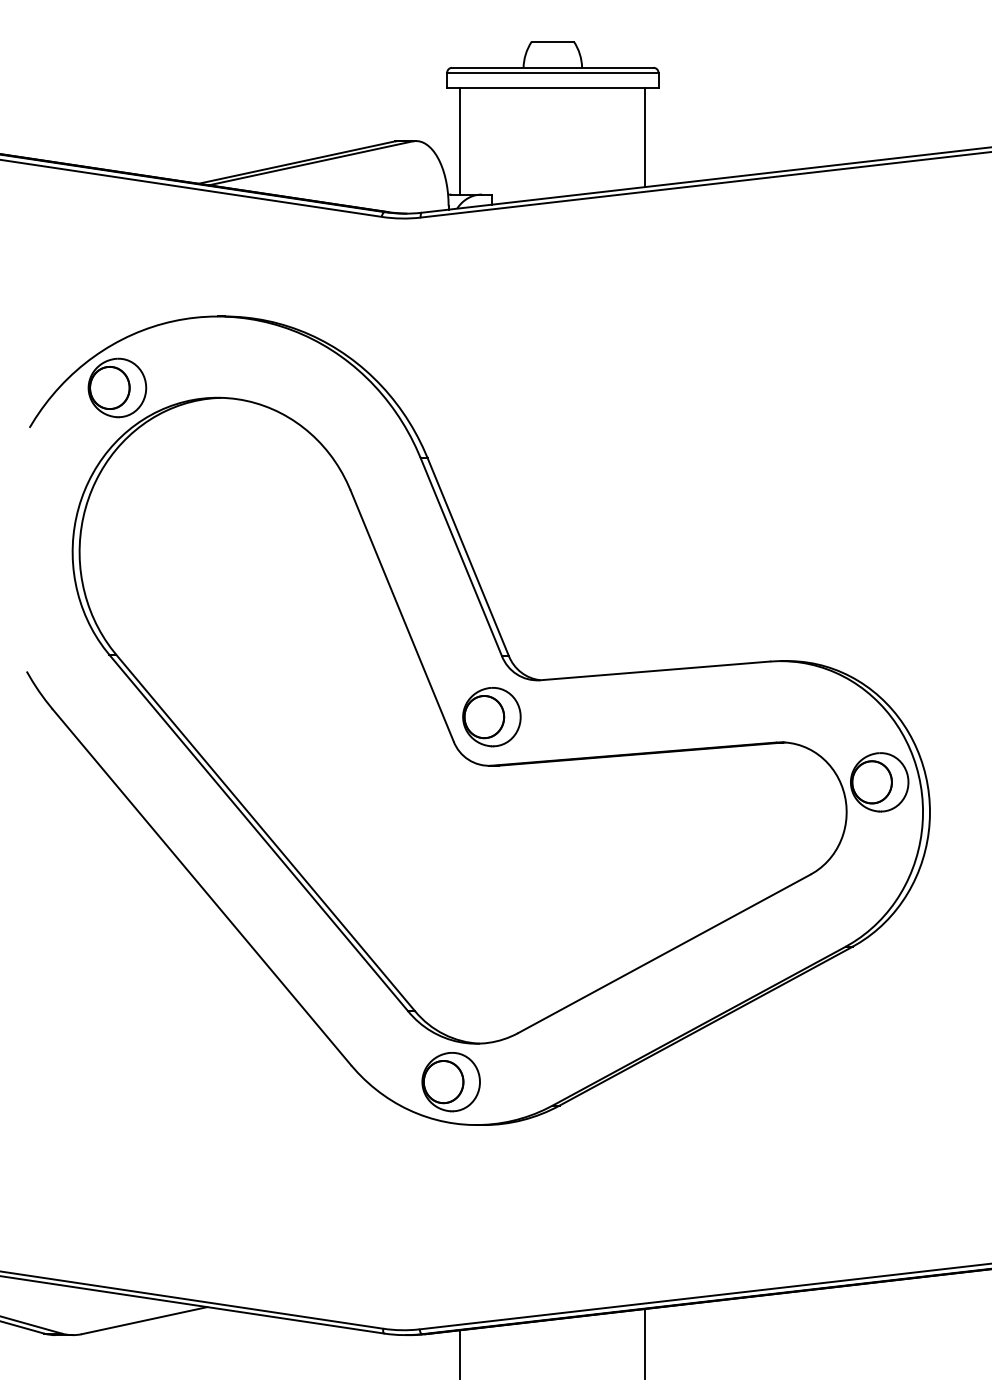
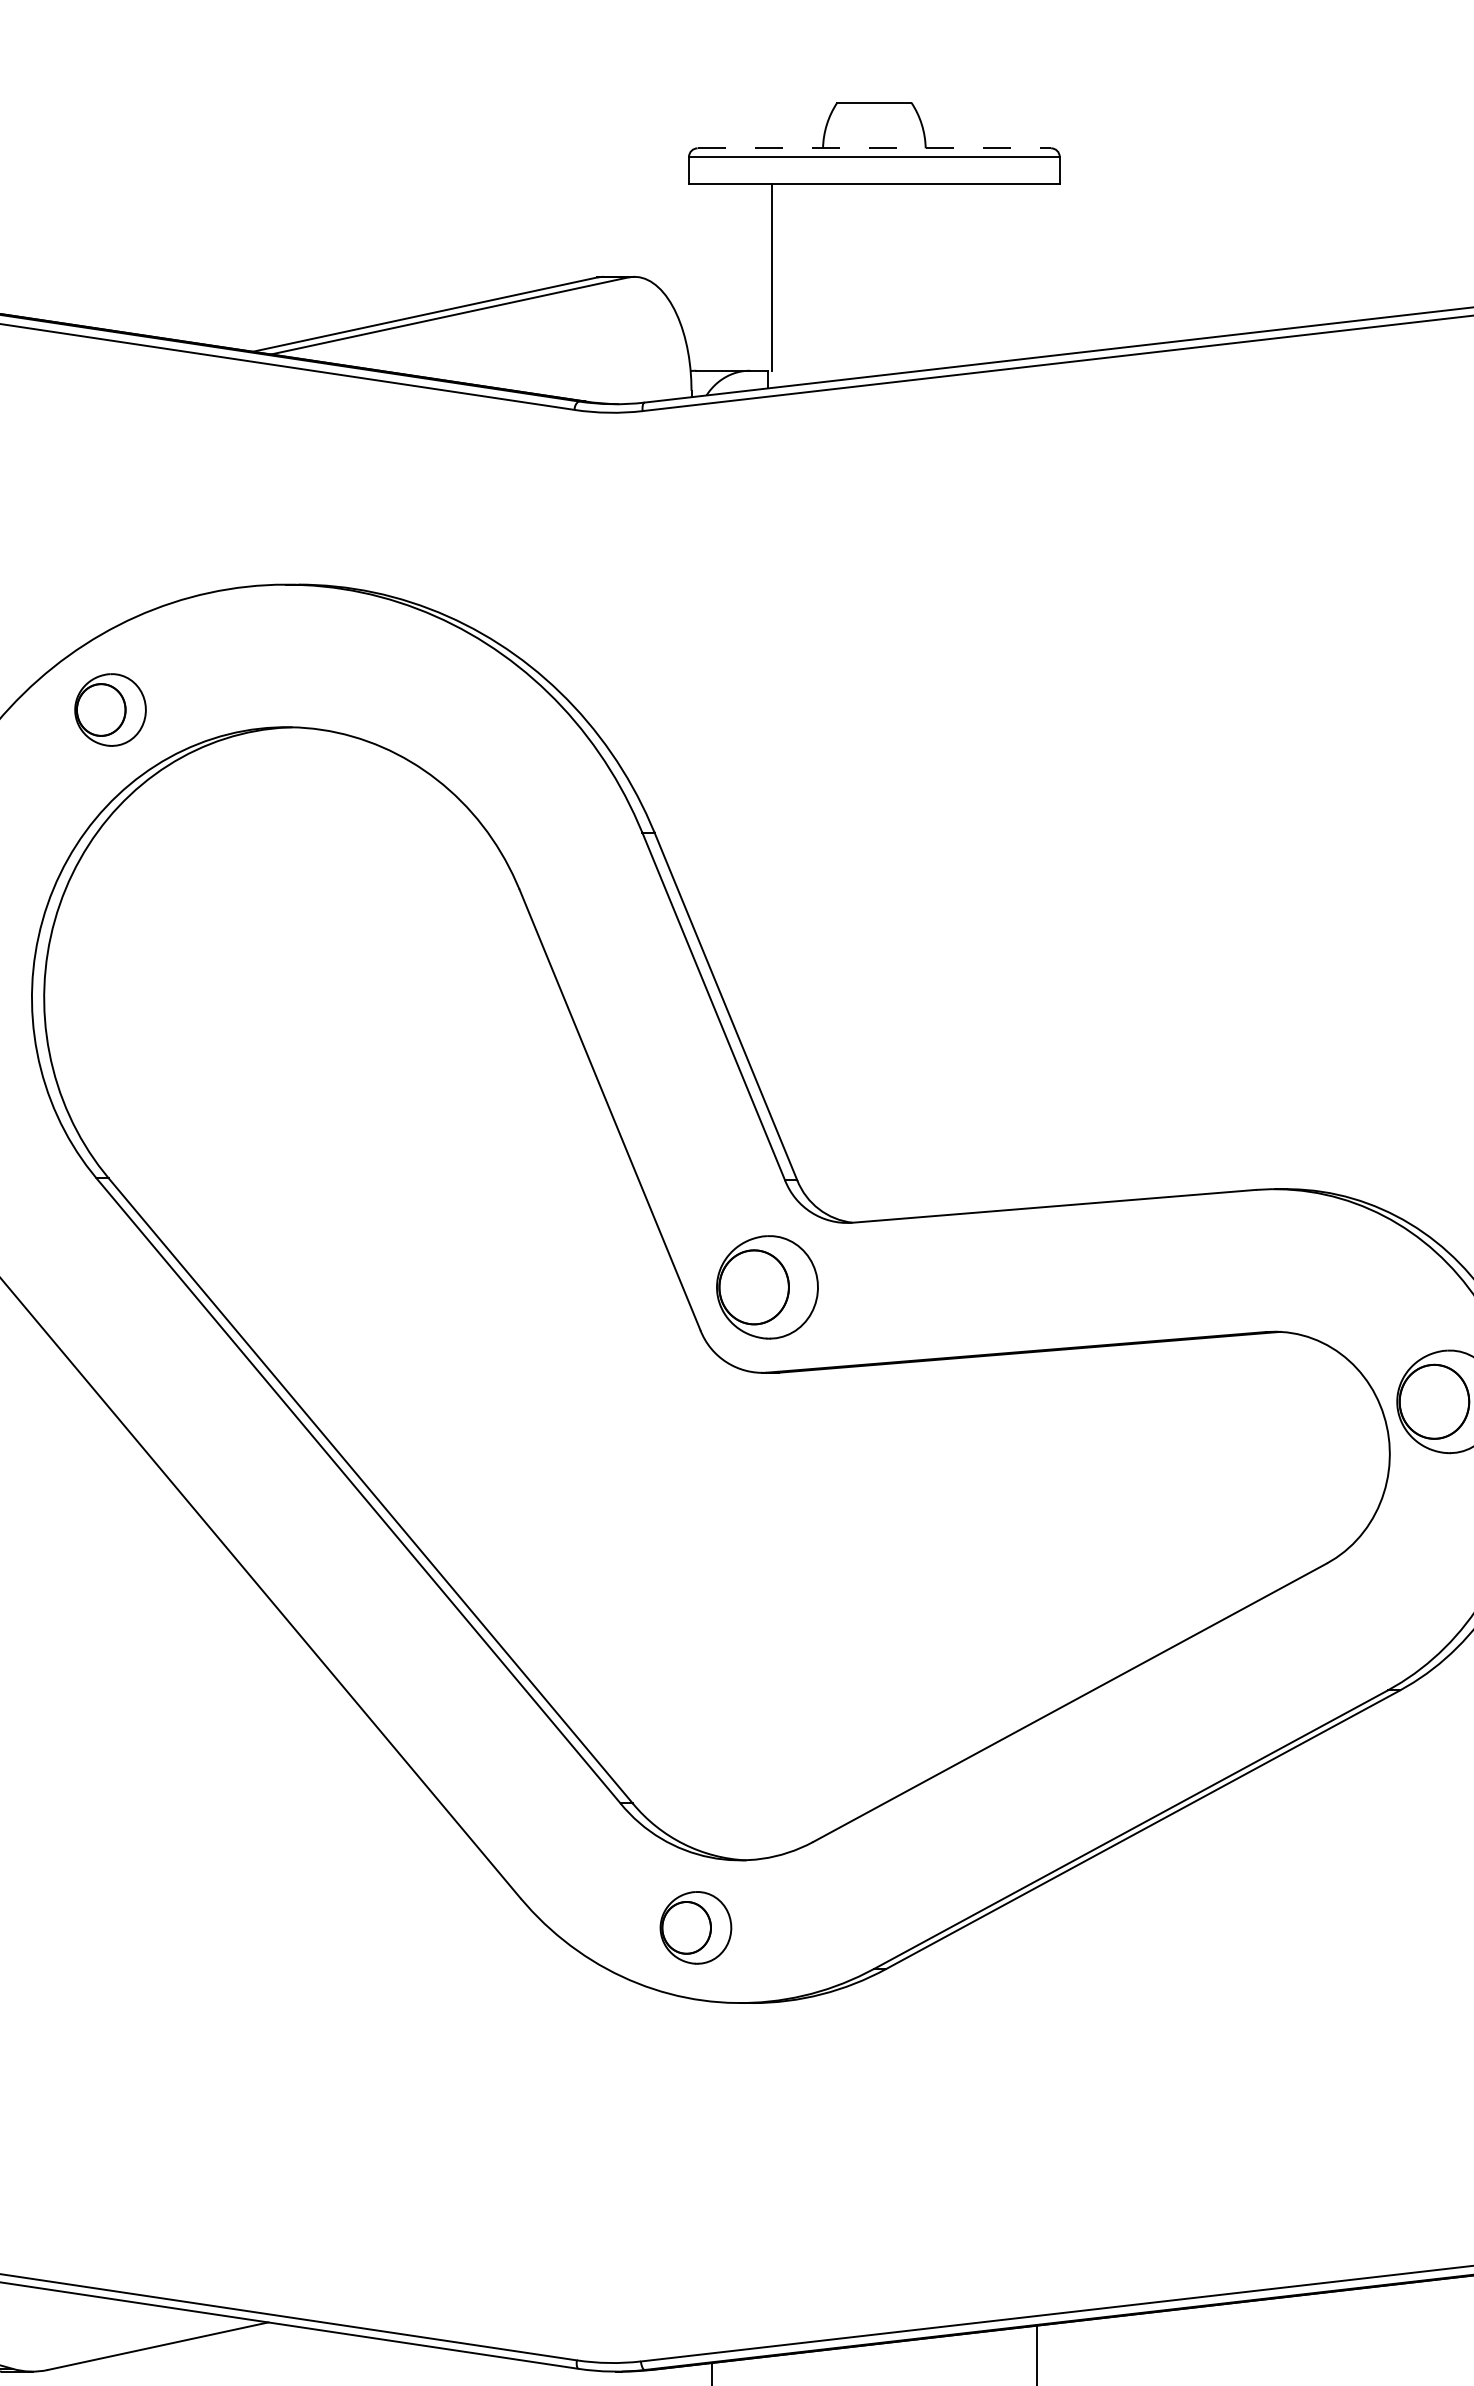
line: (552, 67) -> (873, 147), solid -> dashed
line: (645, 137) -> (1036, 270), removed
line: (460, 141) -> (772, 277), moved
part: (117, 387) -> (110, 709), size x0.7
part: (450, 1082) -> (694, 1928), size x0.7

